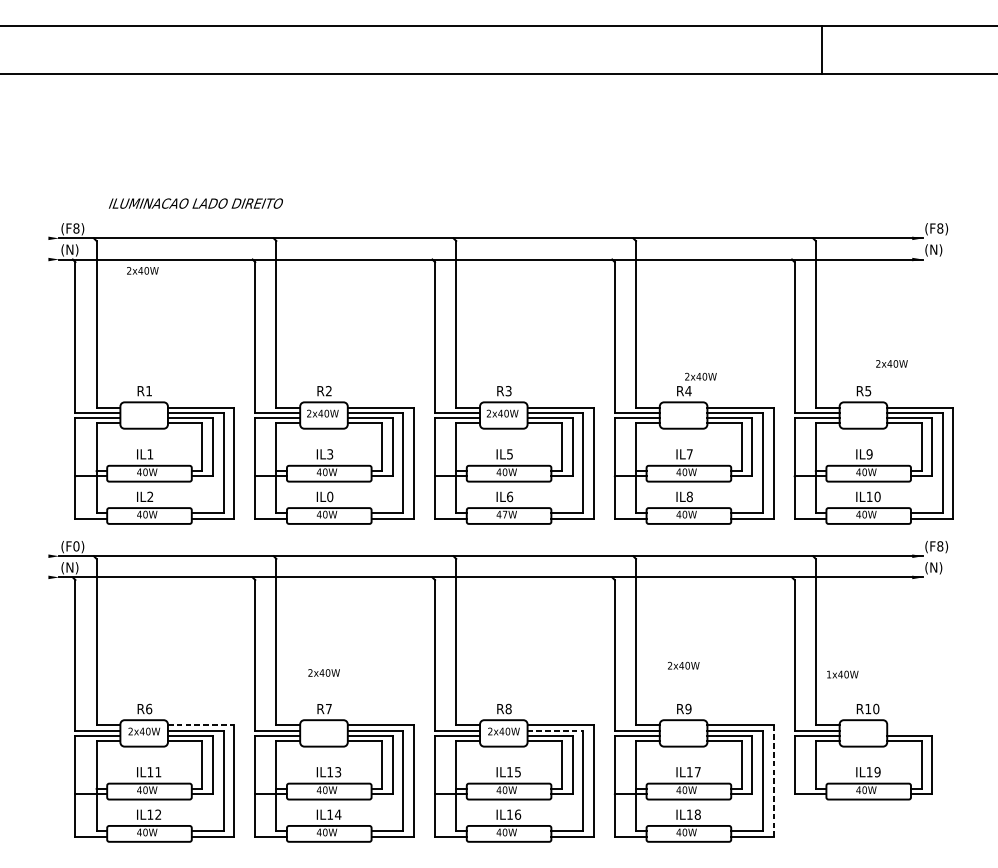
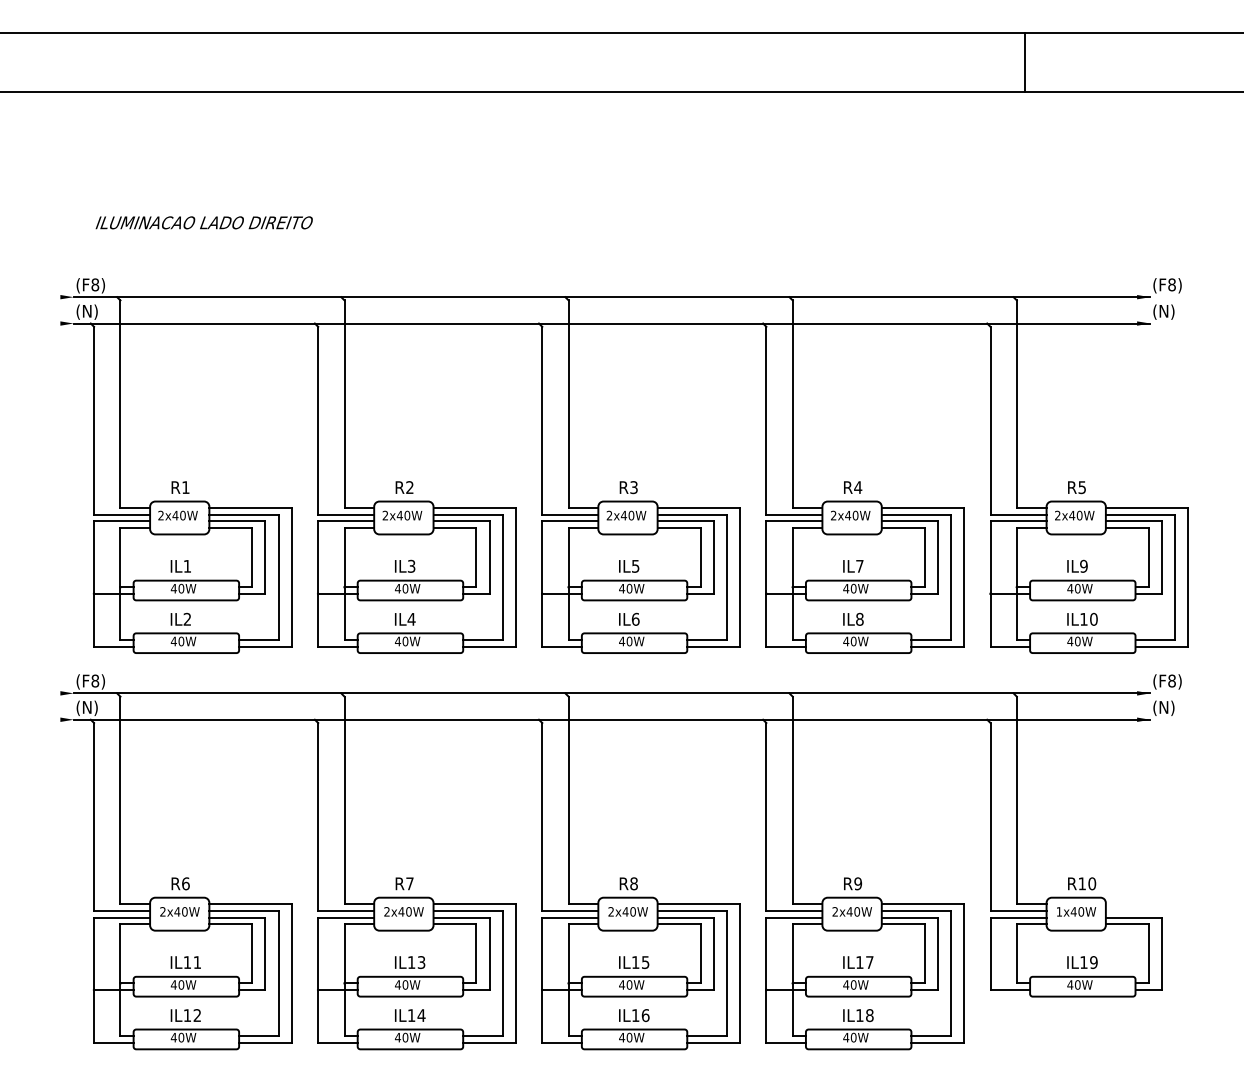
text: (195, 203) -> (203, 222), moved
text: (142, 270) -> (177, 515), moved
text: (891, 363) -> (1074, 515), moved
text: (700, 376) -> (850, 515), moved
text: (330, 496) -> (411, 618), IL0 -> IL4
text: (505, 514) -> (629, 641), 47W -> 40W
text: (76, 546) -> (95, 681), (F0) -> (F8)
text: (683, 665) -> (851, 911), moved
text: (323, 672) -> (403, 911), moved
text: (842, 674) -> (1076, 911), moved
line: (201, 725) -> (251, 904), dashed -> solid
line: (555, 730) -> (692, 910), dashed -> solid
line: (773, 781) -> (964, 974), dashed -> solid

